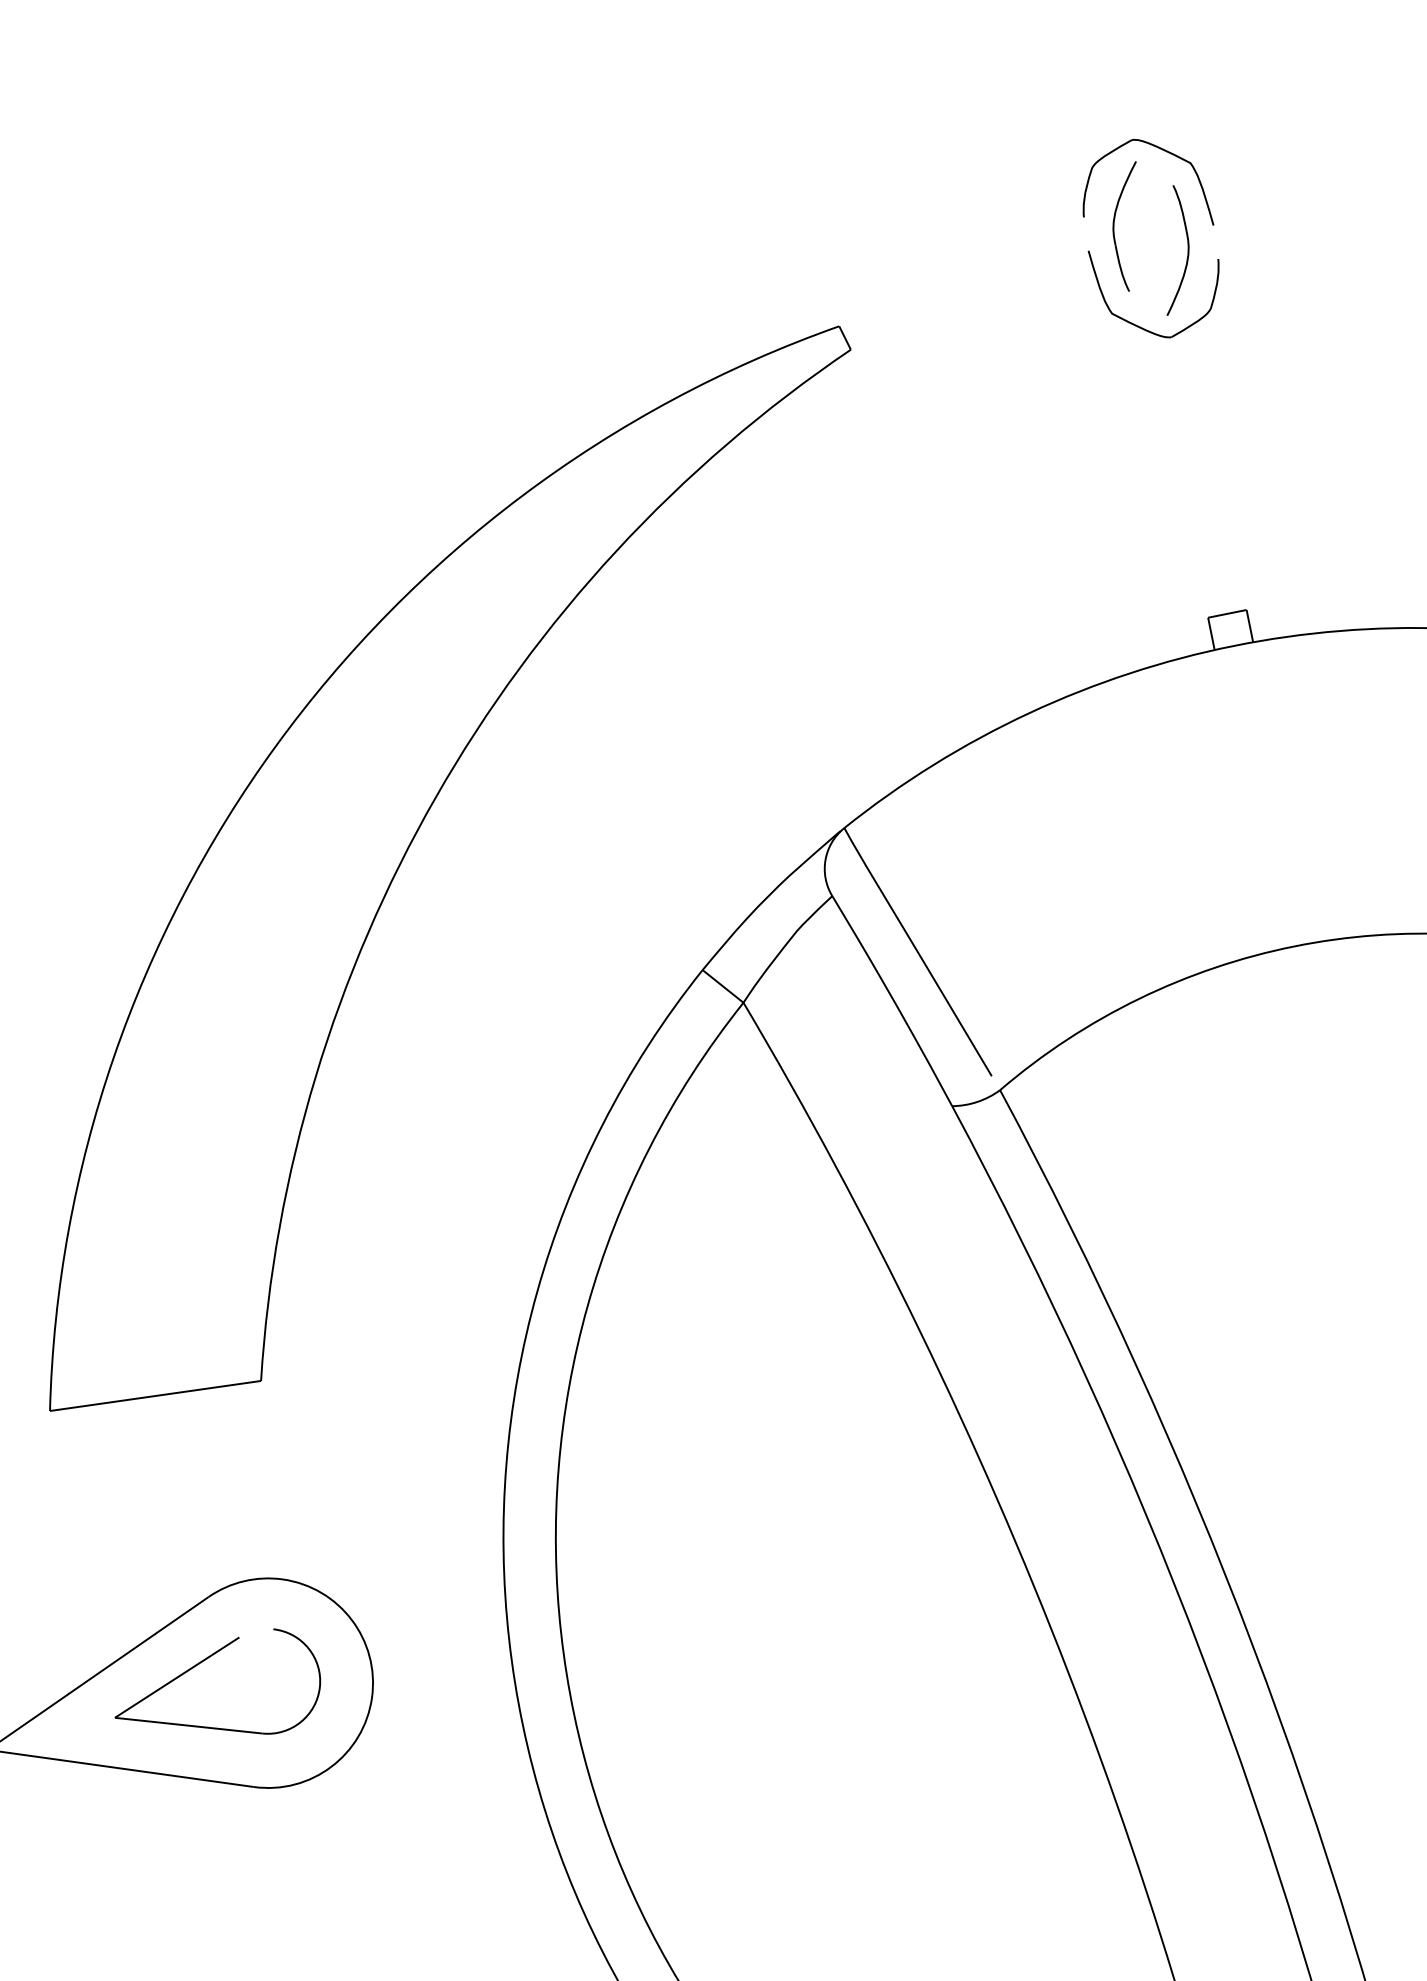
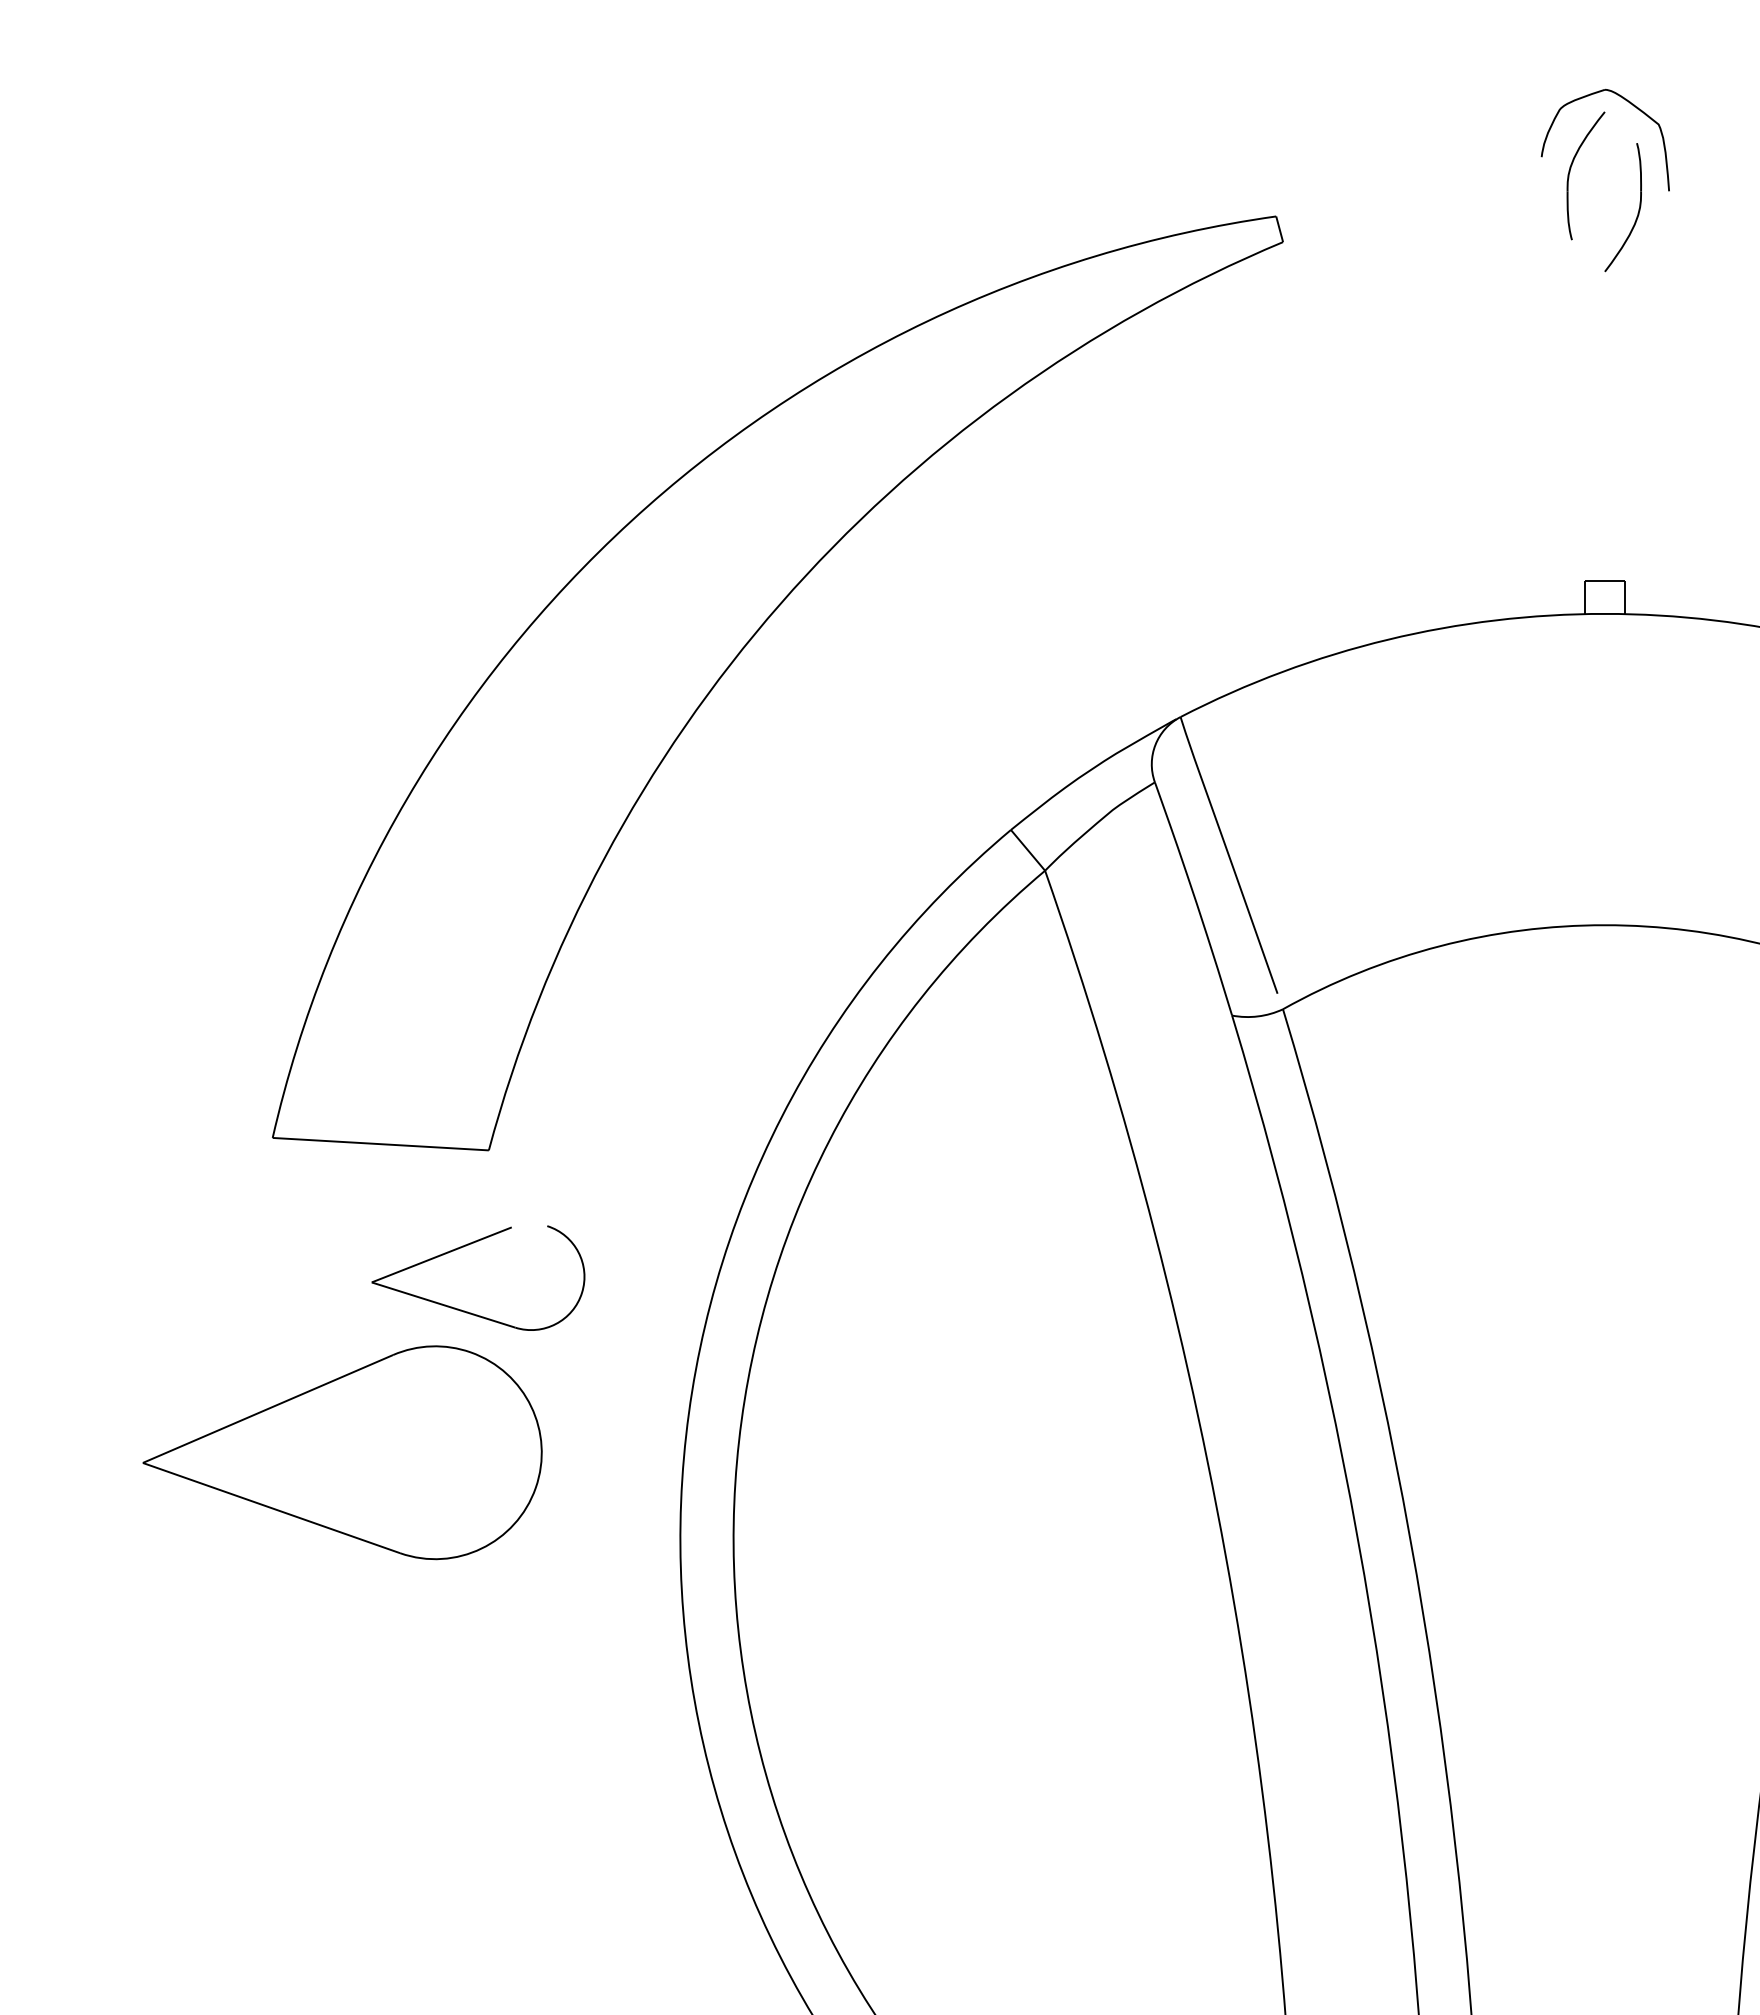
part: (1139, 326) -> (1575, 276), removed
part: (199, 1664) -> (466, 1246), moved

